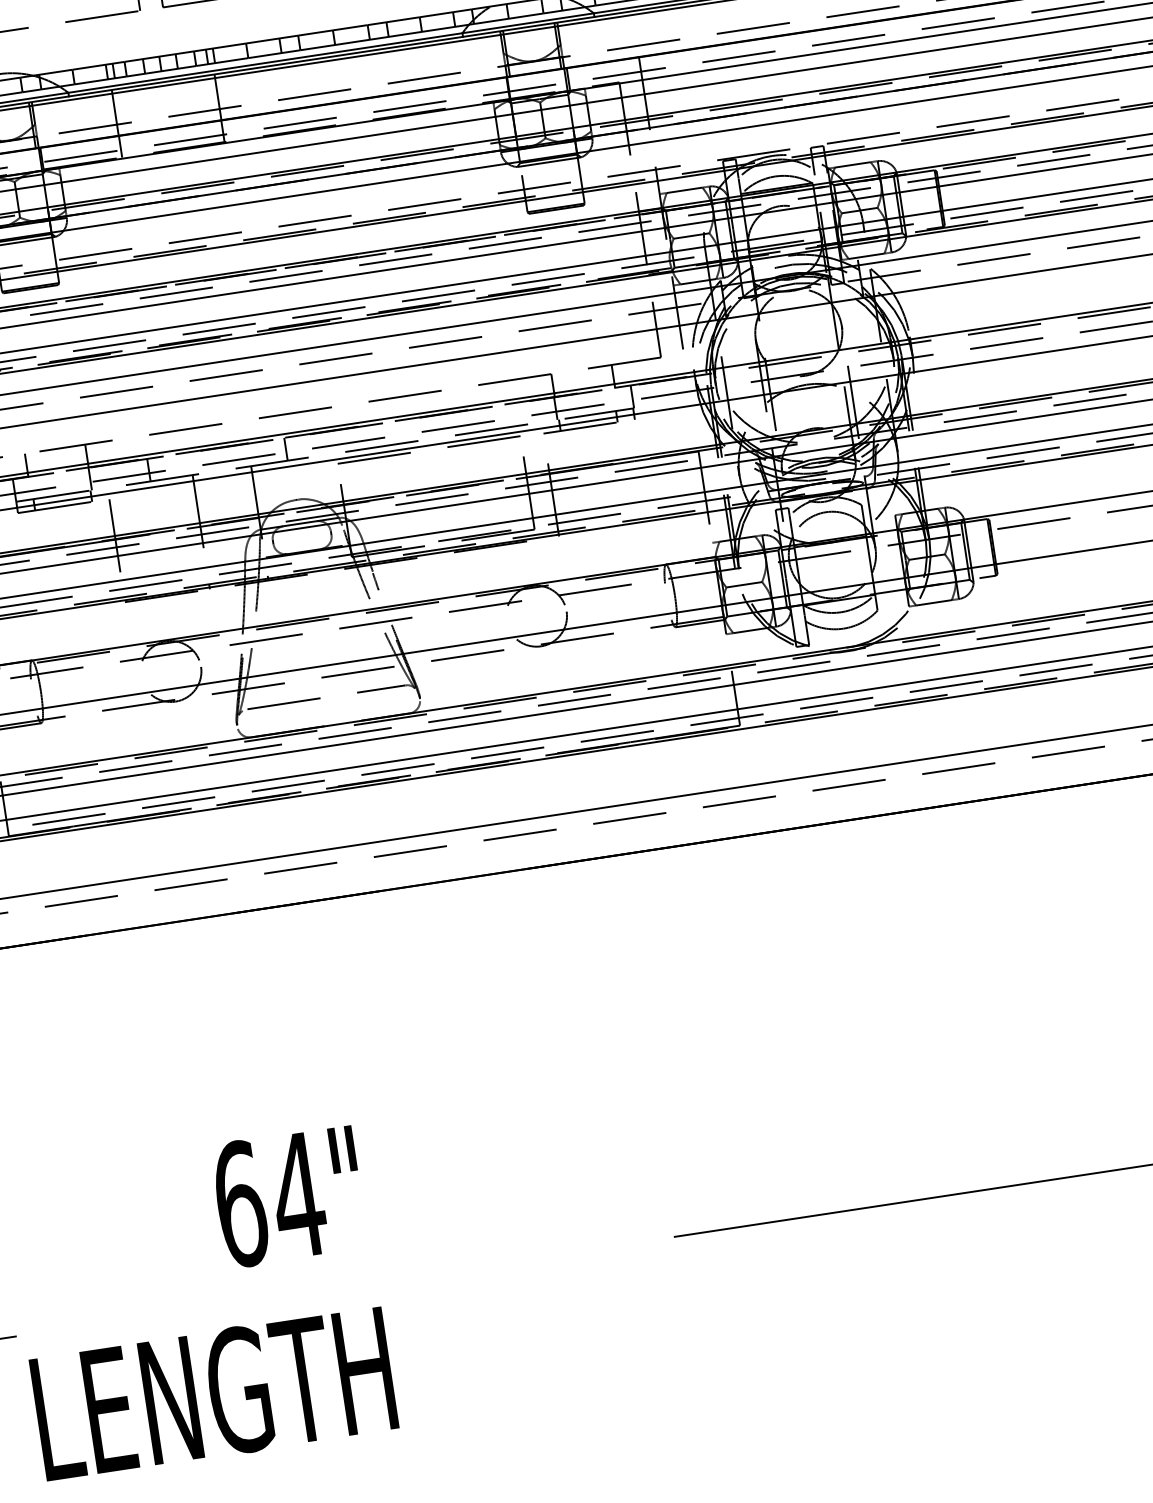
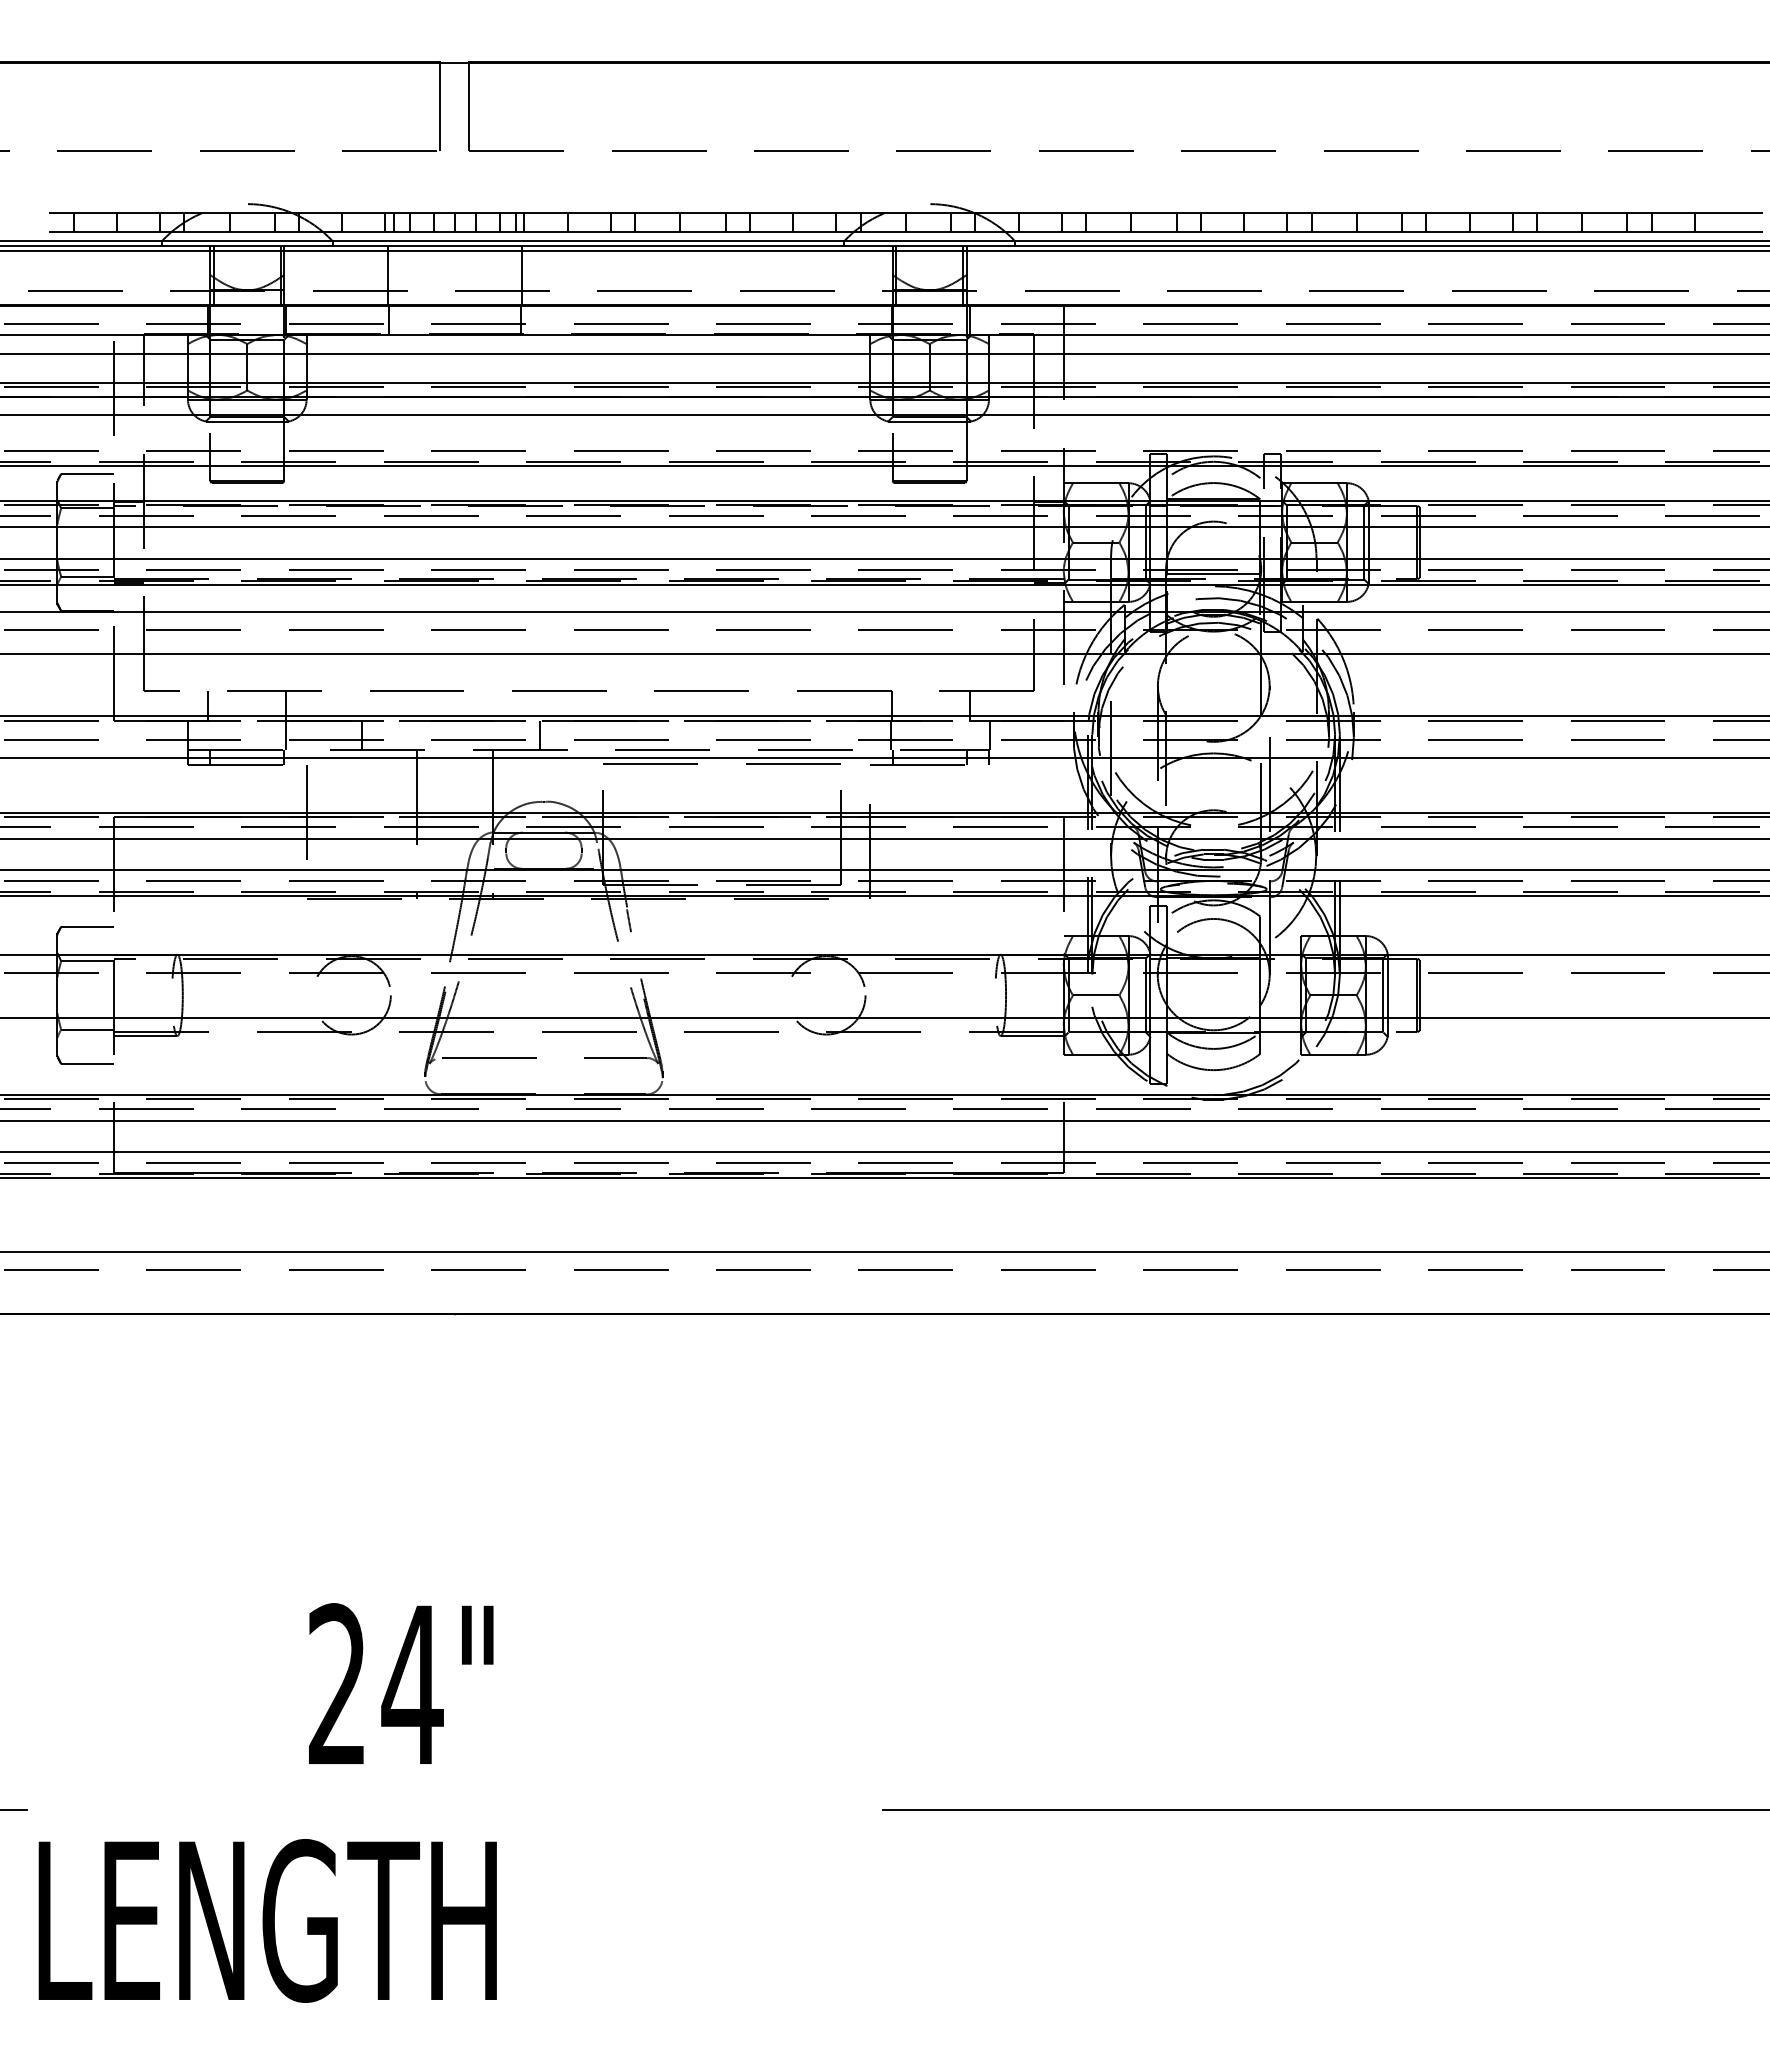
text: (240, 1204) -> (337, 1685), 64" -> 24"

